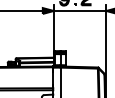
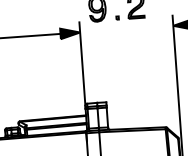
line: (79, 11) -> (125, 30), removed

